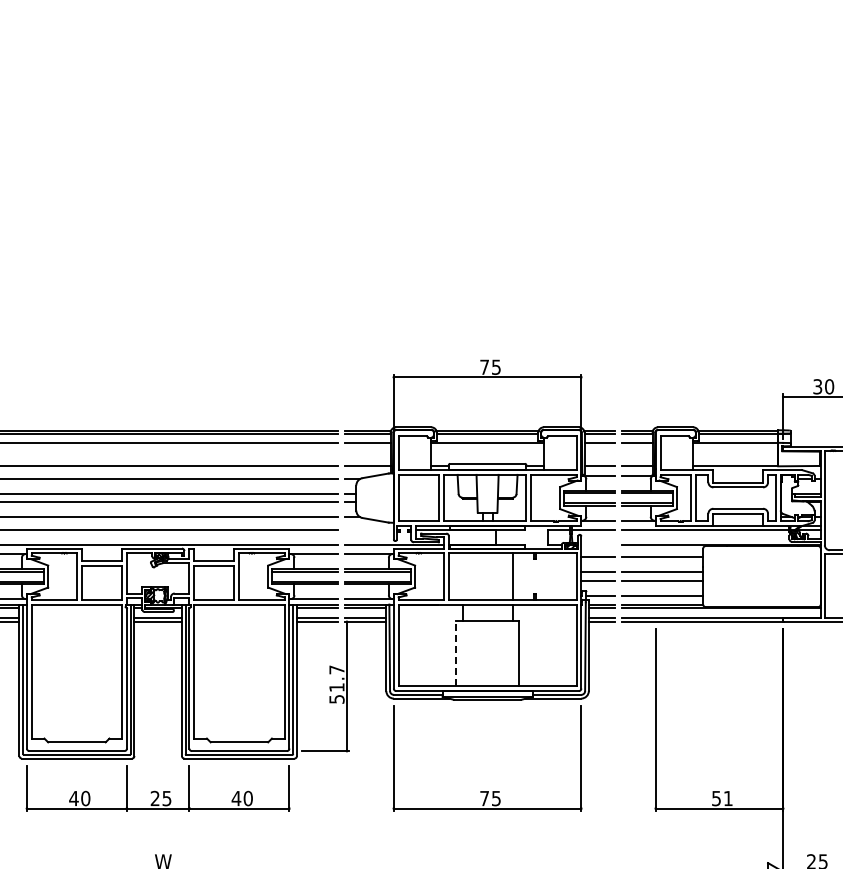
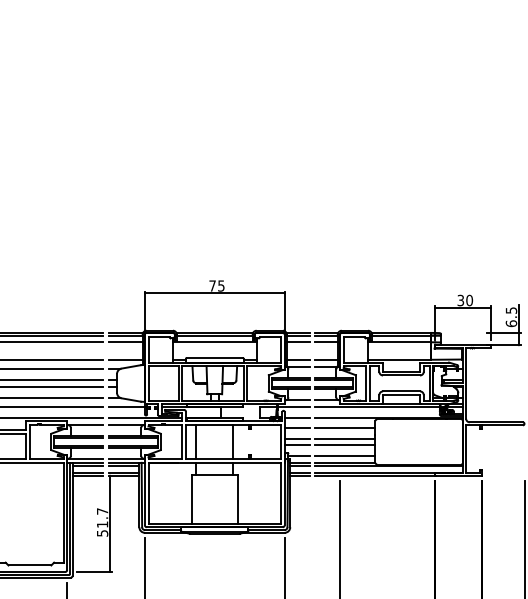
line: (369, 529) -> (126, 406), added
line: (597, 544) -> (296, 418), added
line: (462, 576) -> (196, 441), added
line: (456, 653) -> (191, 499), dashed -> solid

